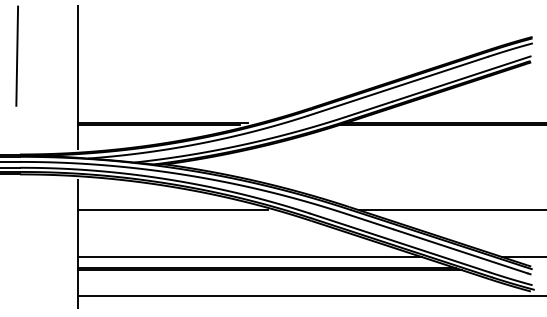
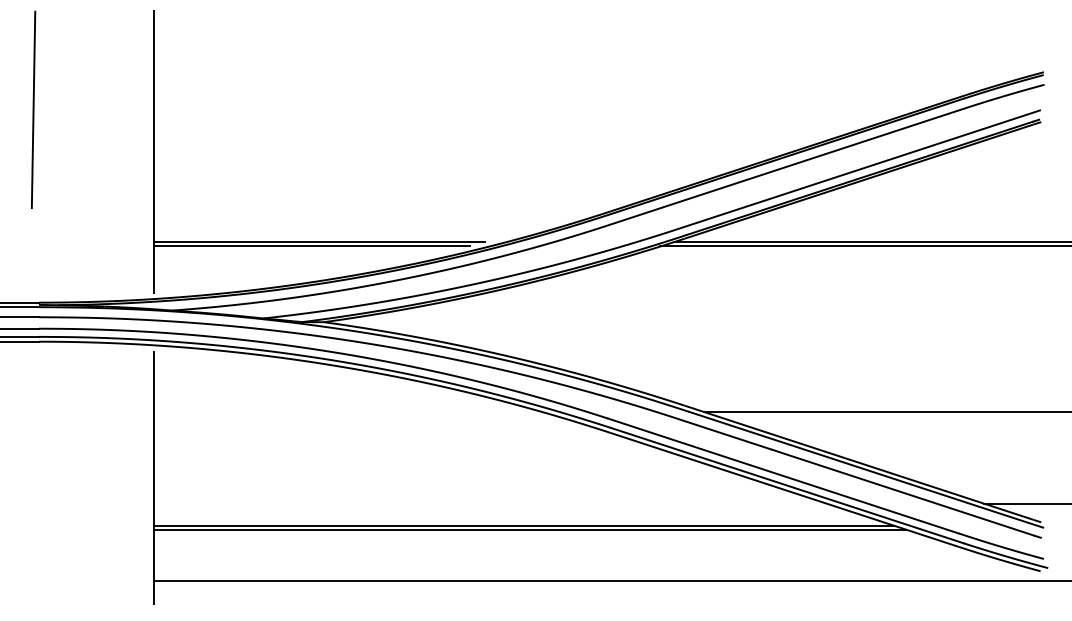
line: (173, 210) -> (339, 412), removed
line: (249, 256) -> (488, 502), removed

